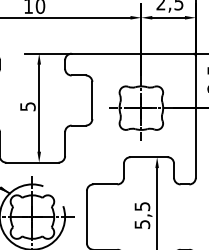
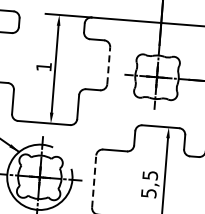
line: (92, 100) -> (108, 65), solid -> dashed
text: (27, 106) -> (43, 66), 5 -> 1
line: (86, 216) -> (93, 180), solid -> dashed

